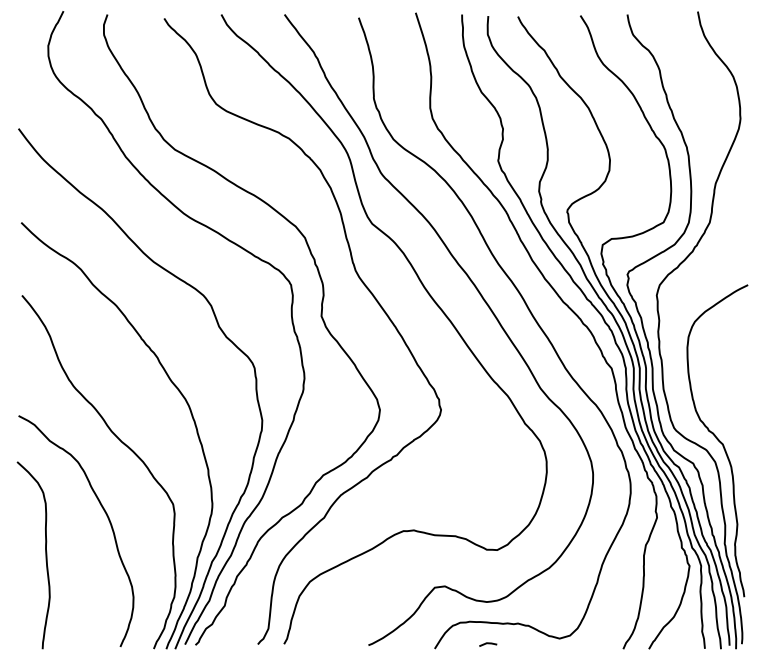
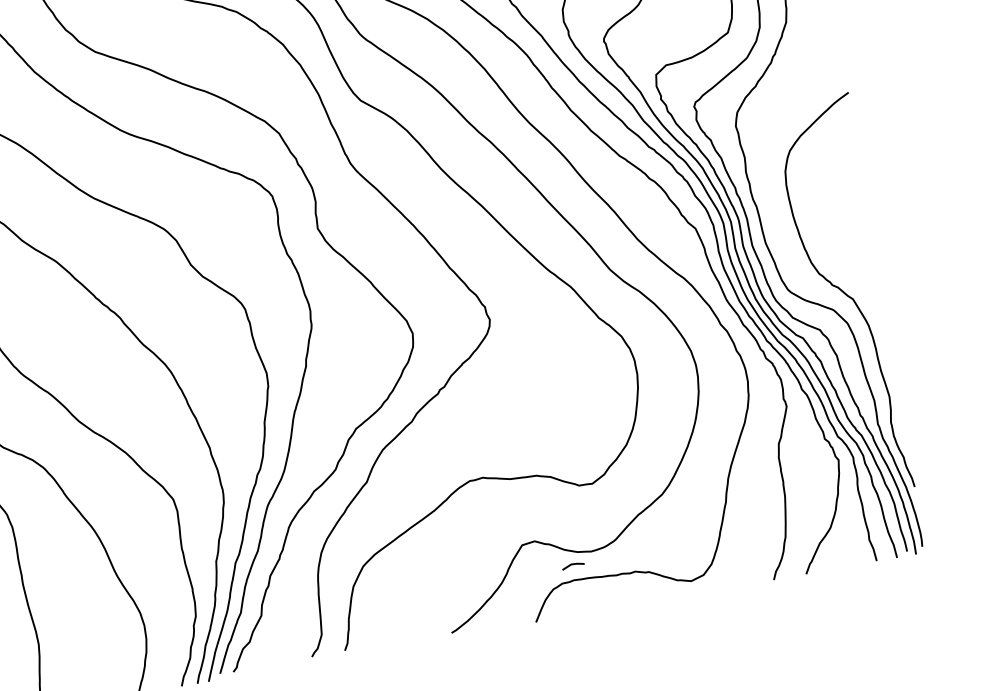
line: (488, 644) -> (573, 565), moved

